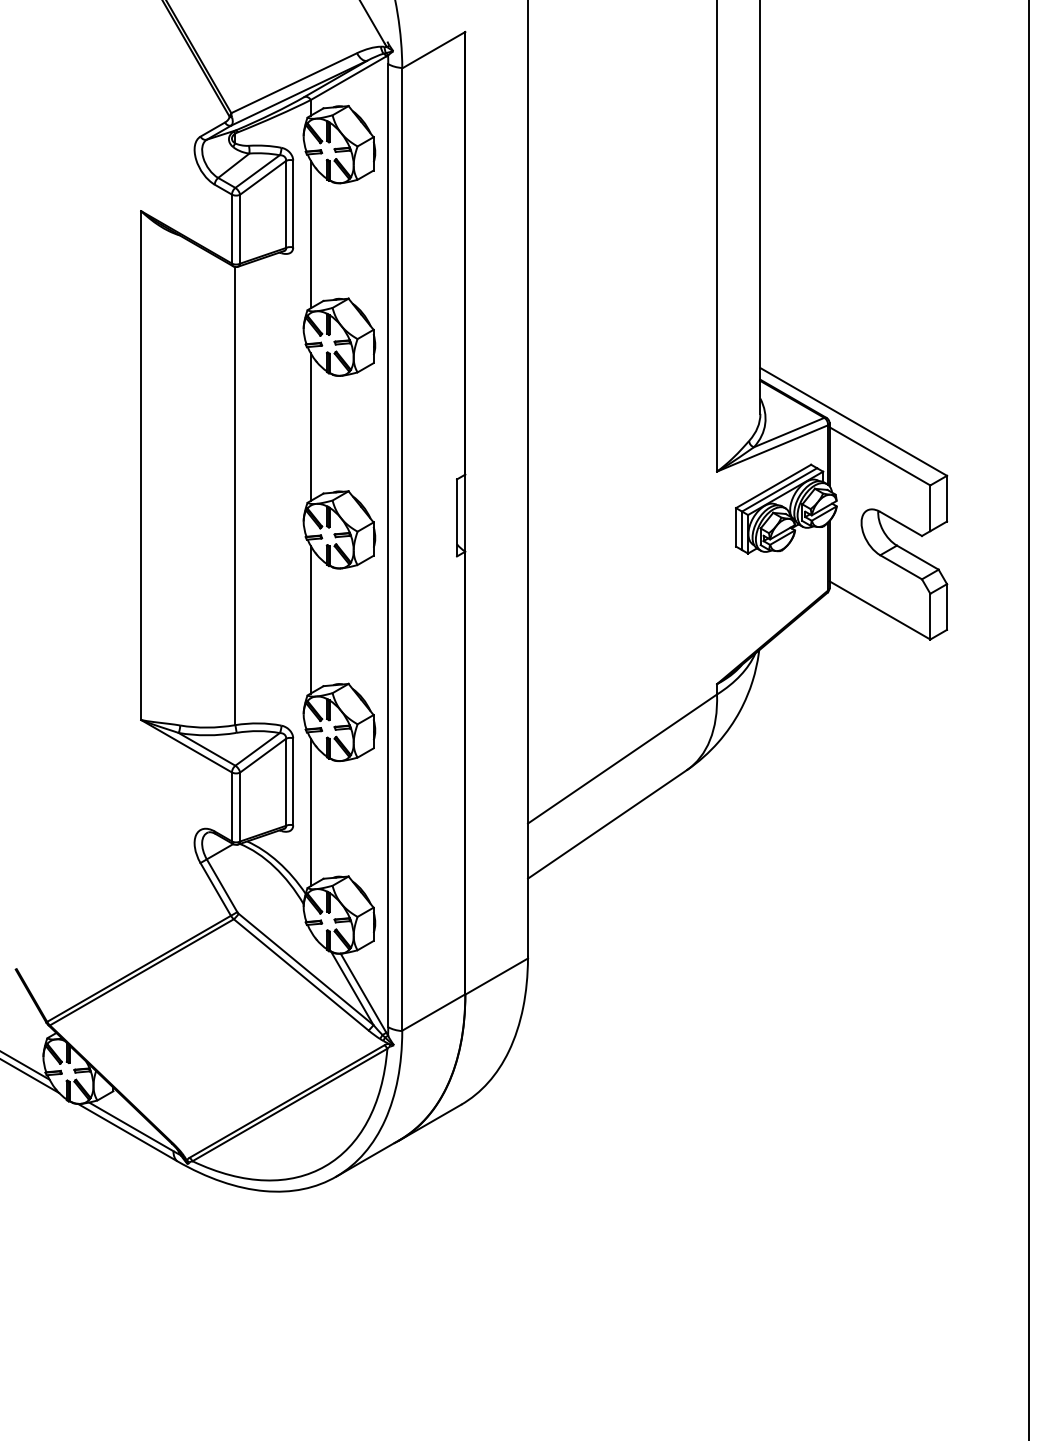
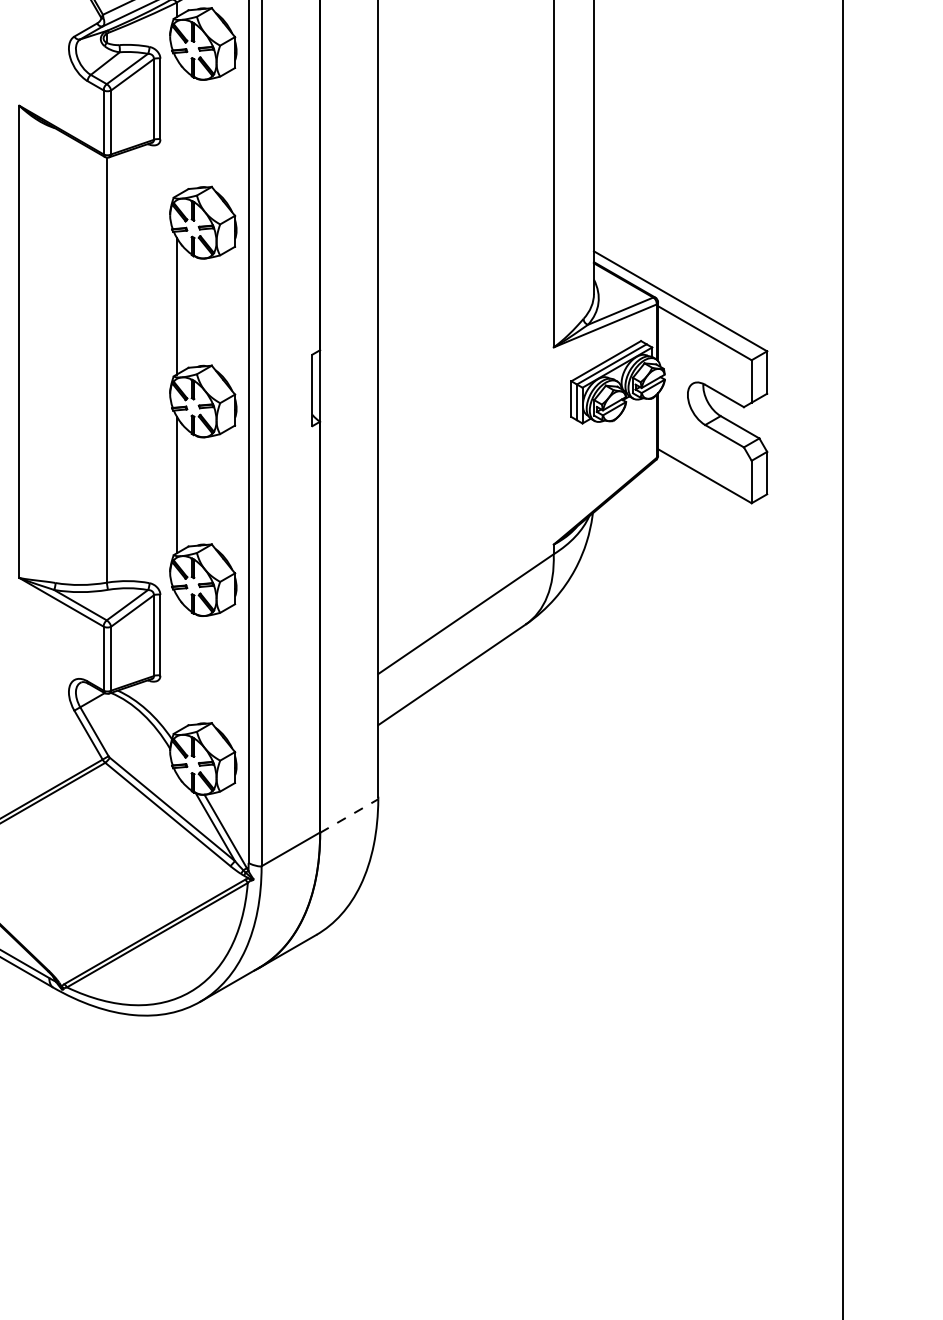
line: (310, 234) -> (176, 127), removed
line: (310, 812) -> (176, 663), removed
line: (497, 976) -> (350, 815), solid -> dashed

